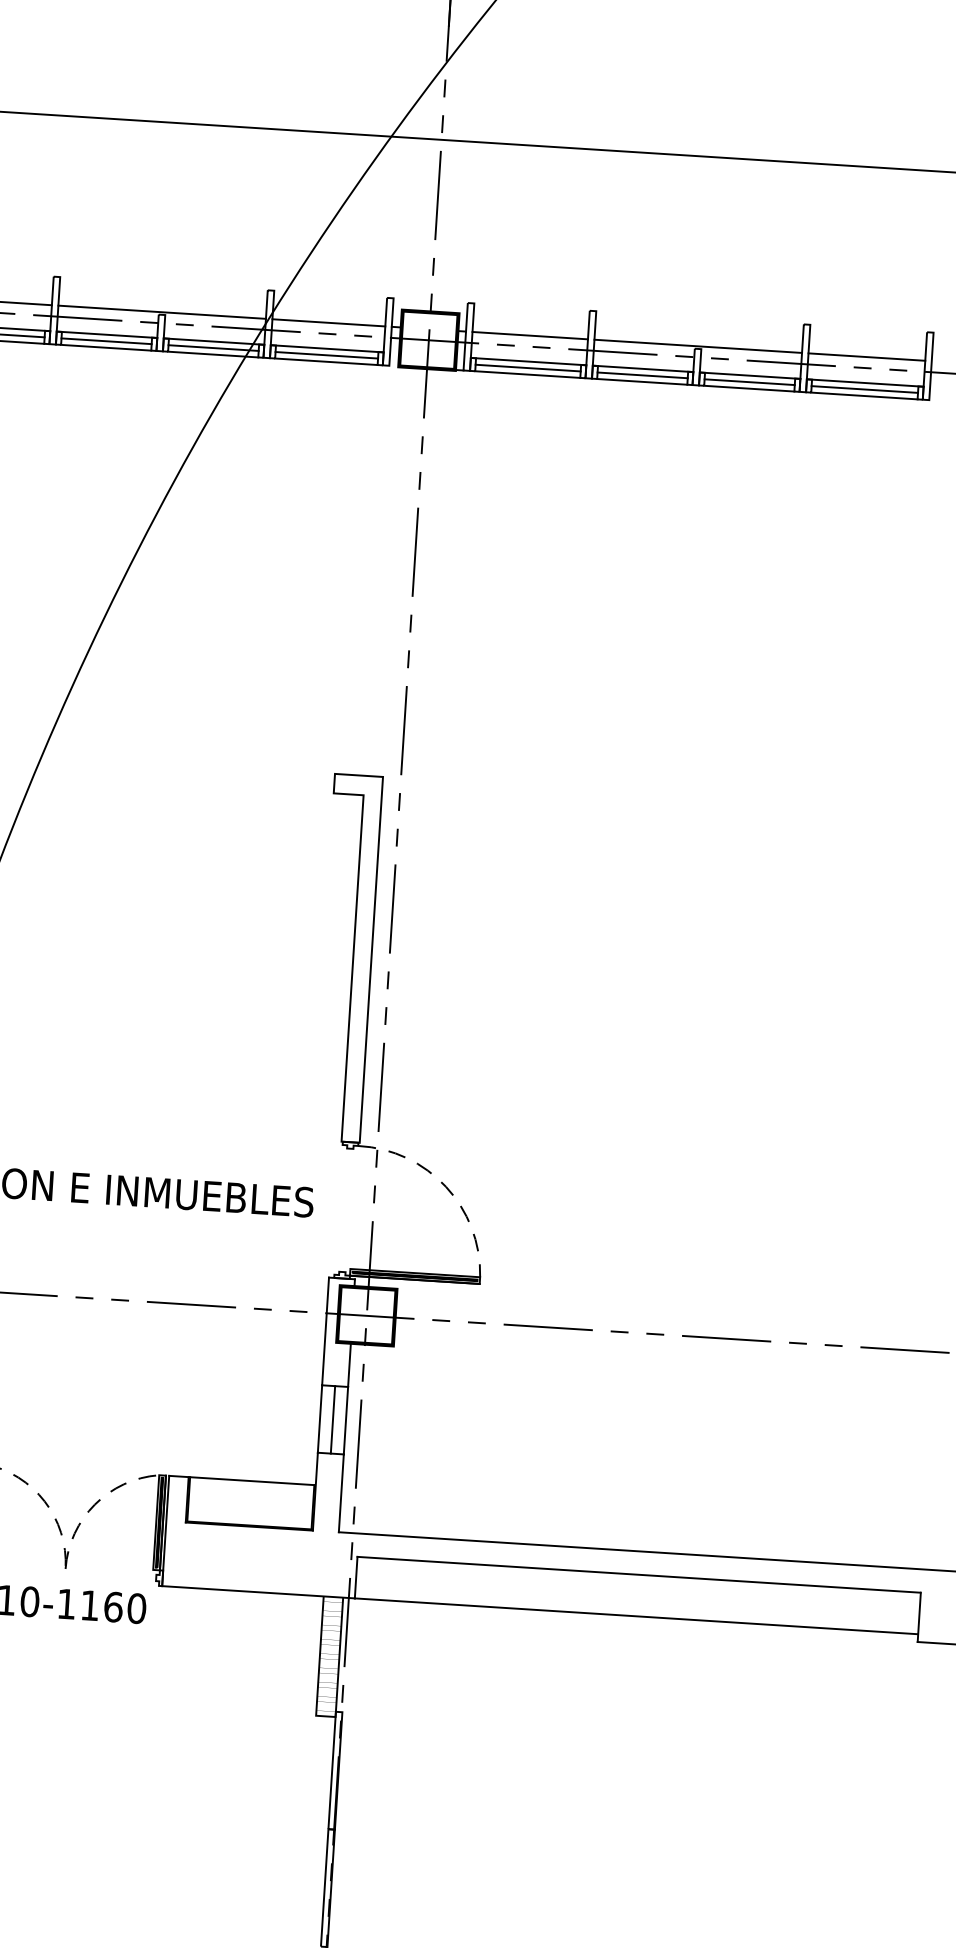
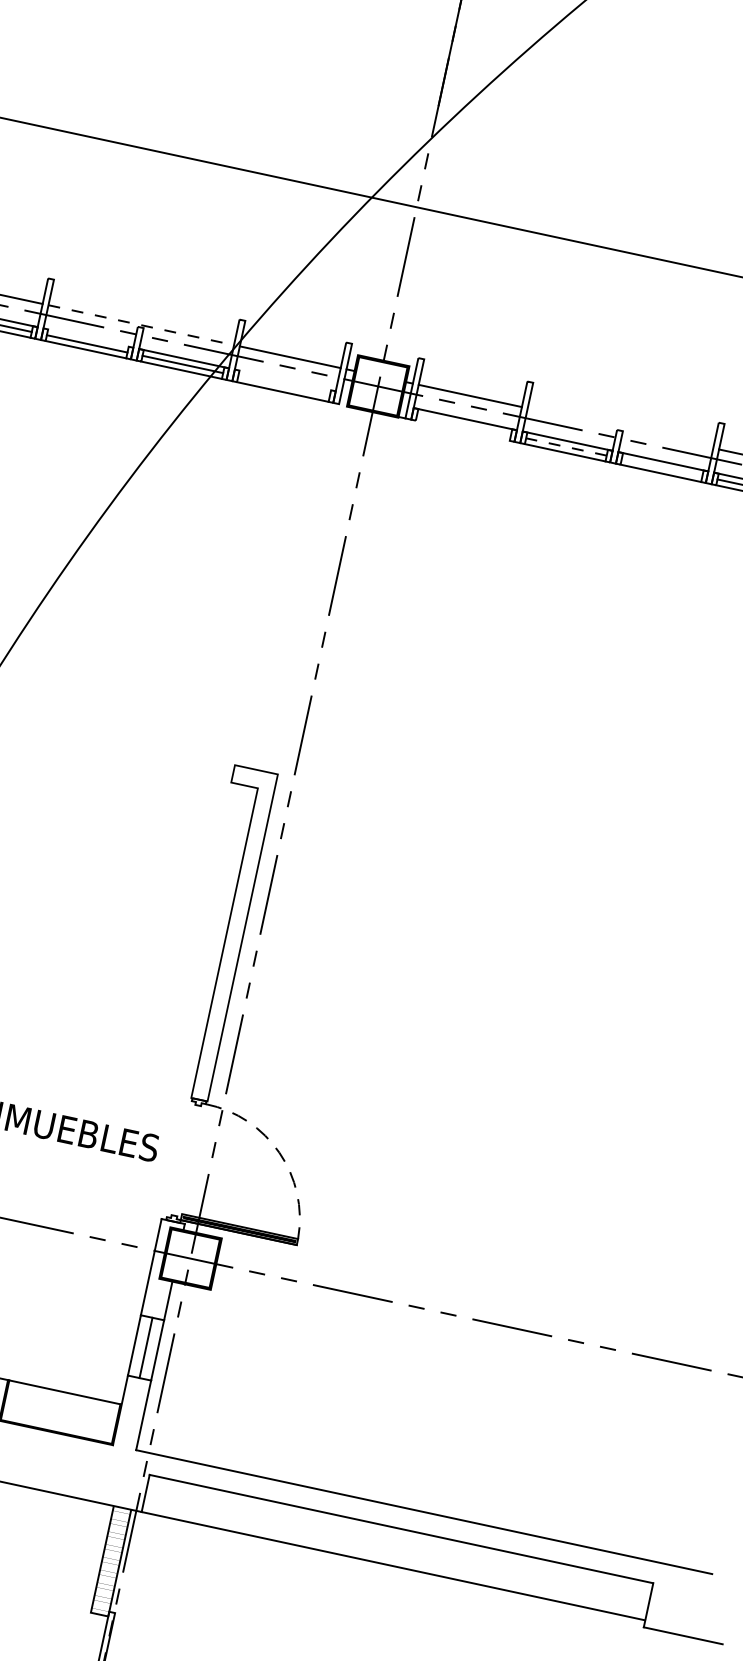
line: (162, 312) -> (141, 325), solid -> dashed
line: (106, 334) -> (88, 337), removed
line: (698, 345) -> (620, 427), removed
line: (326, 348) -> (284, 380), removed
line: (326, 355) -> (283, 386), removed
line: (527, 367) -> (463, 424), removed
line: (527, 374) -> (462, 430), removed
line: (642, 375) -> (566, 447), solid -> dashed
line: (749, 382) -> (661, 467), removed

